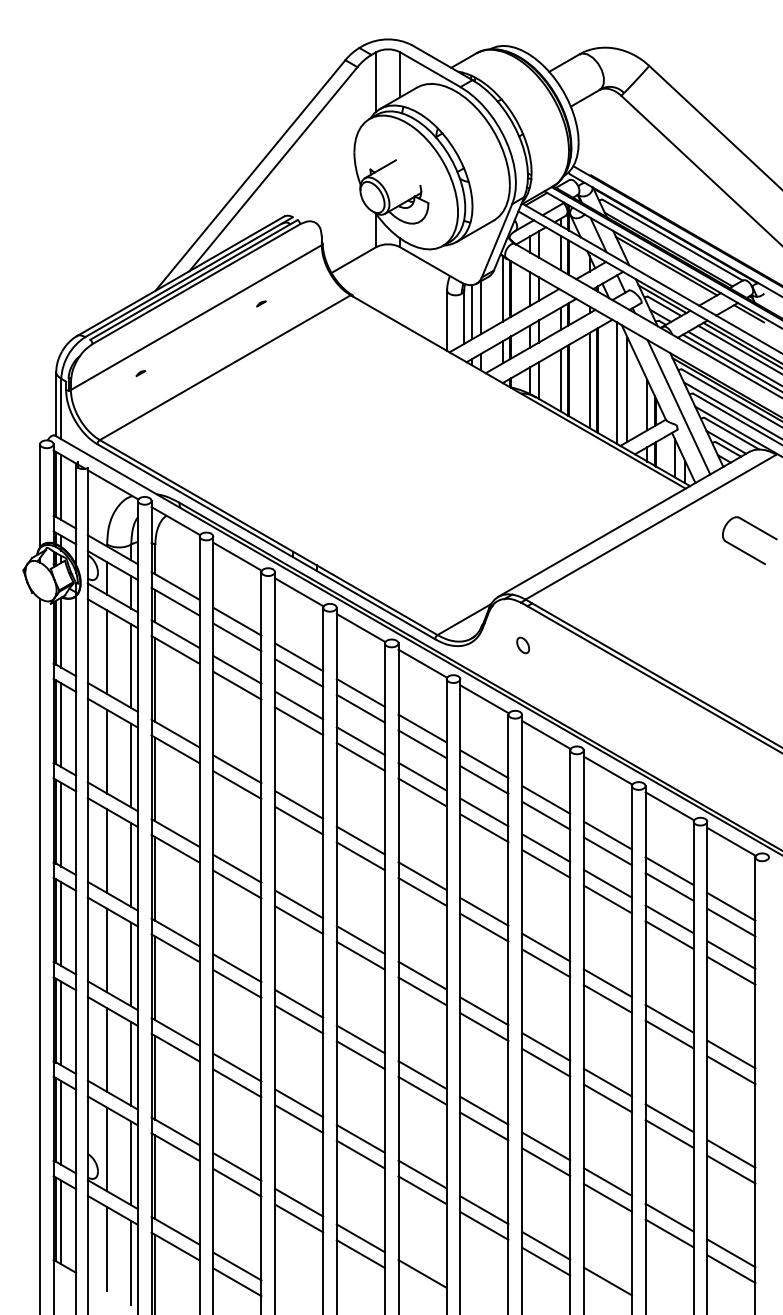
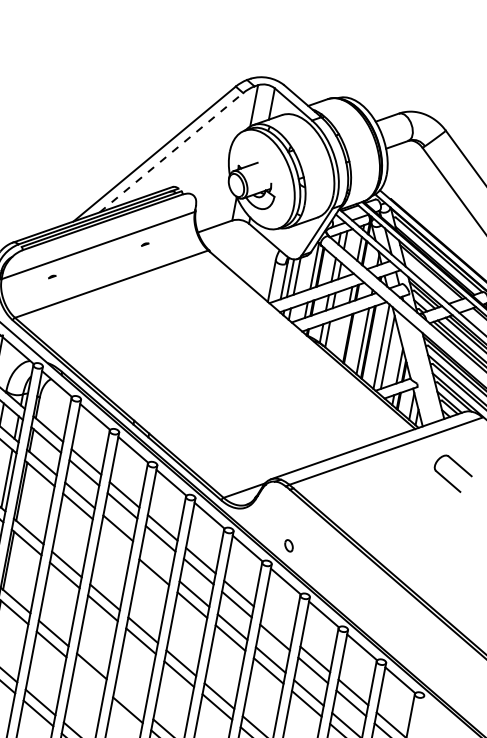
line: (273, 168) -> (171, 152), solid -> dashed
line: (560, 380) -> (342, 337), removed
line: (678, 407) -> (421, 371), removed
part: (522, 645) -> (288, 545), moved
line: (299, 721) -> (116, 539), removed
line: (360, 741) -> (156, 561), removed
line: (546, 799) -> (277, 626), removed
line: (299, 920) -> (90, 677), removed
line: (360, 939) -> (129, 698), removed

